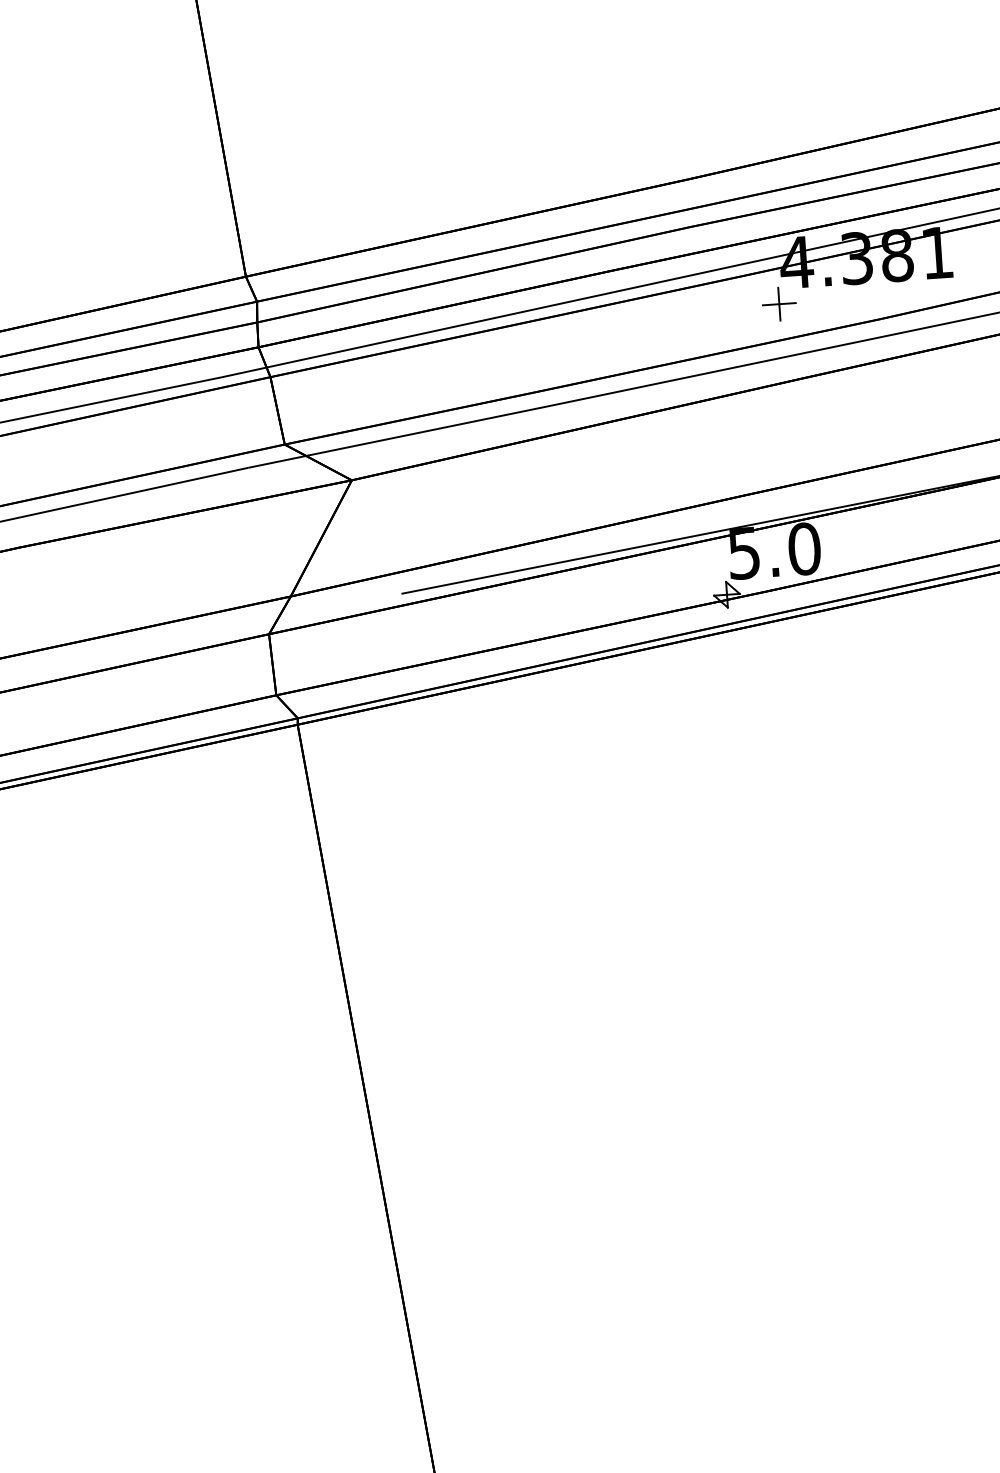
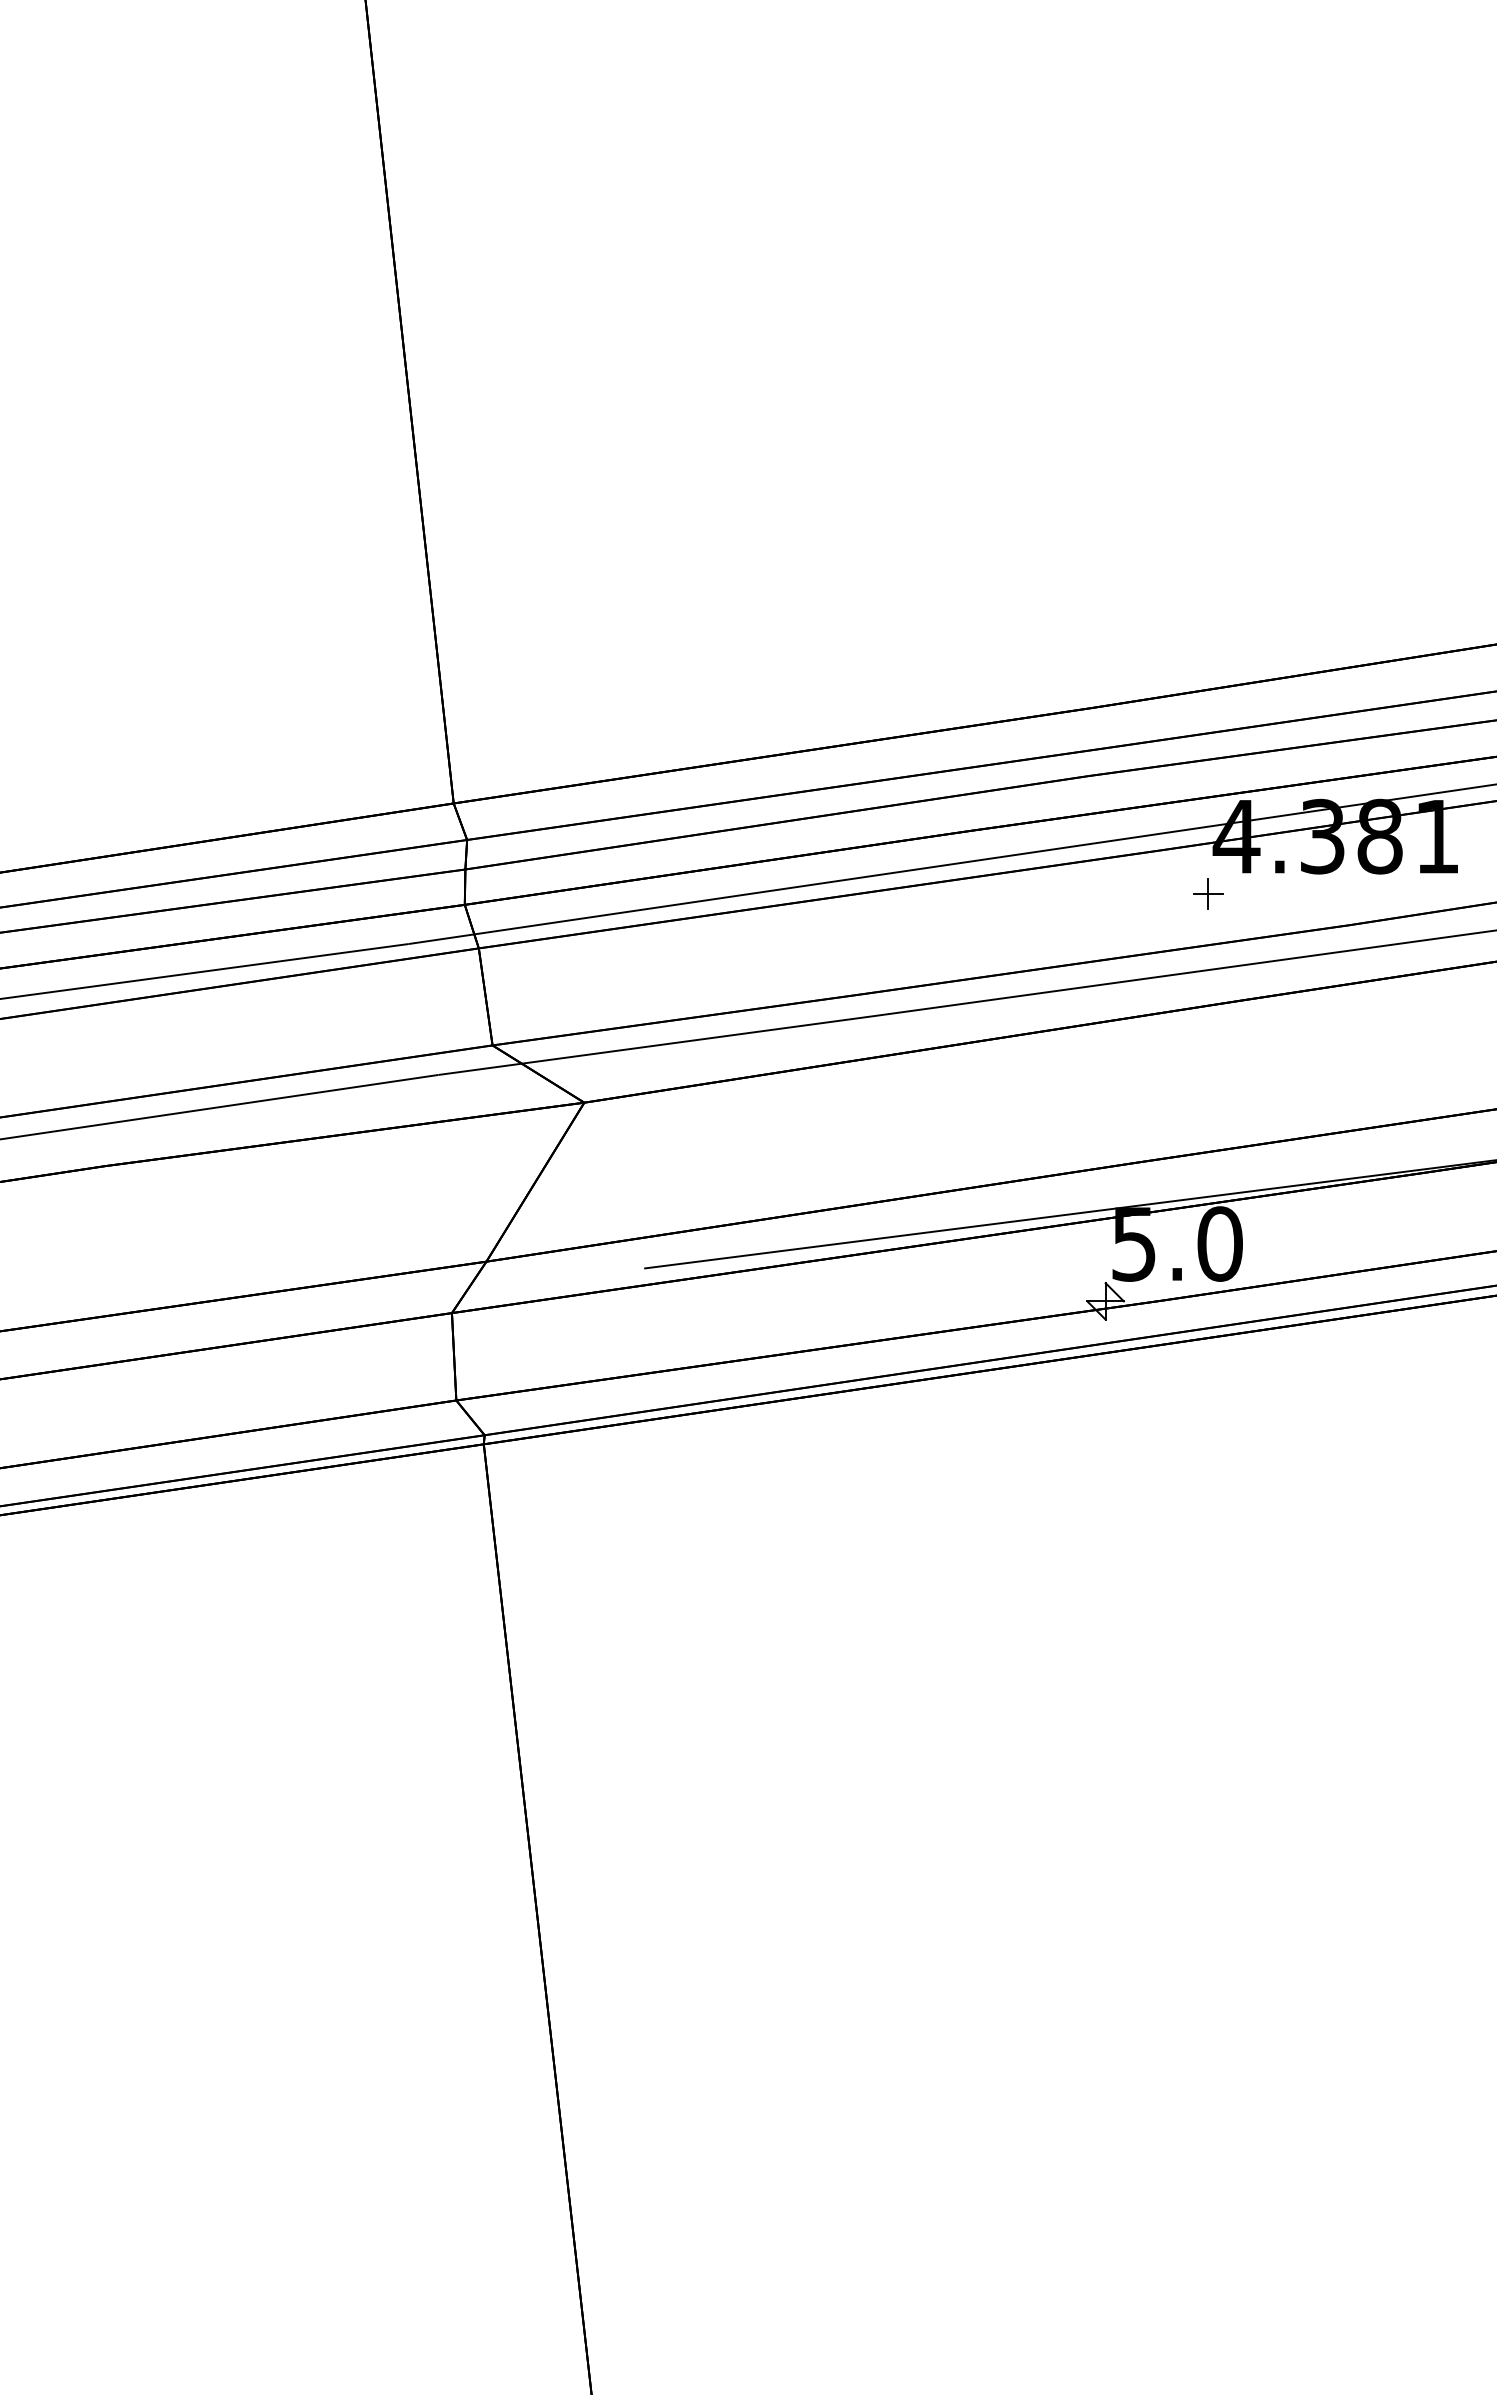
part: (779, 303) -> (1208, 893), size x0.62

